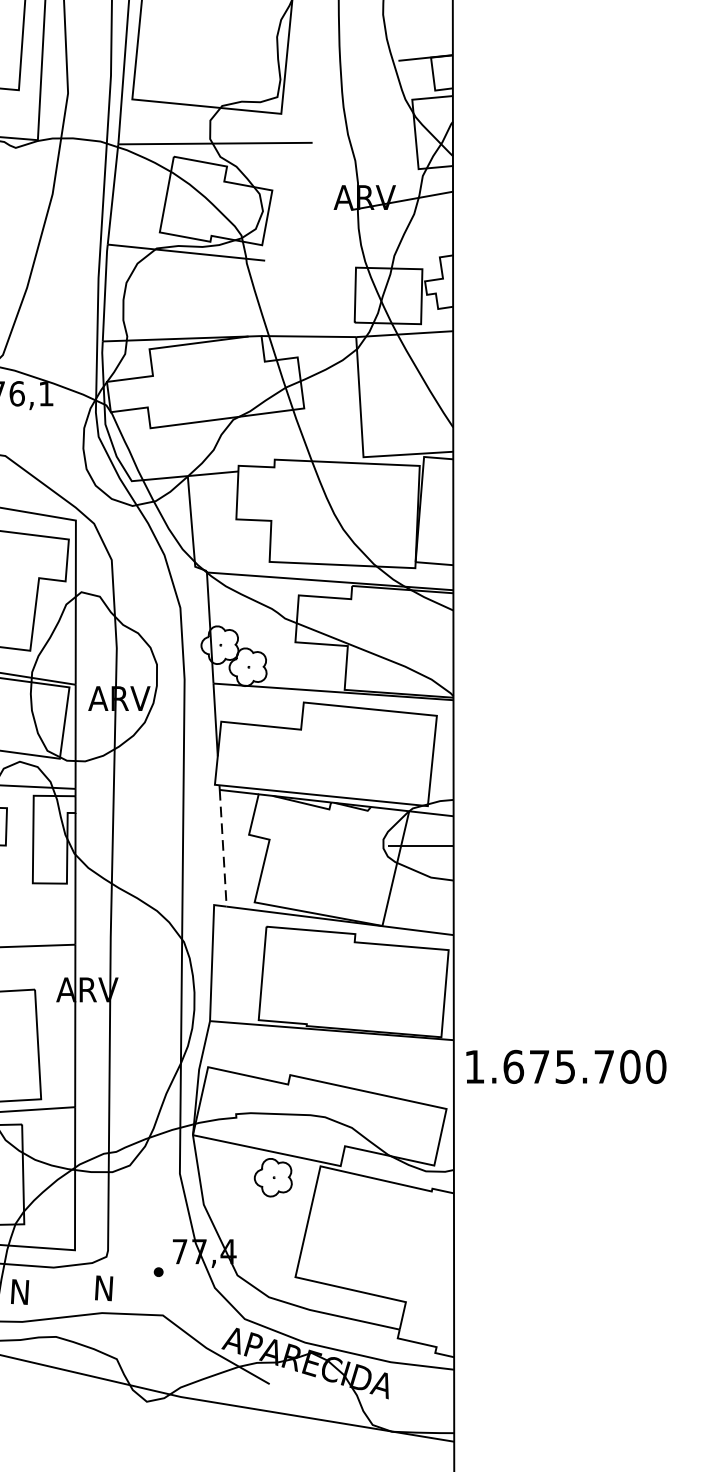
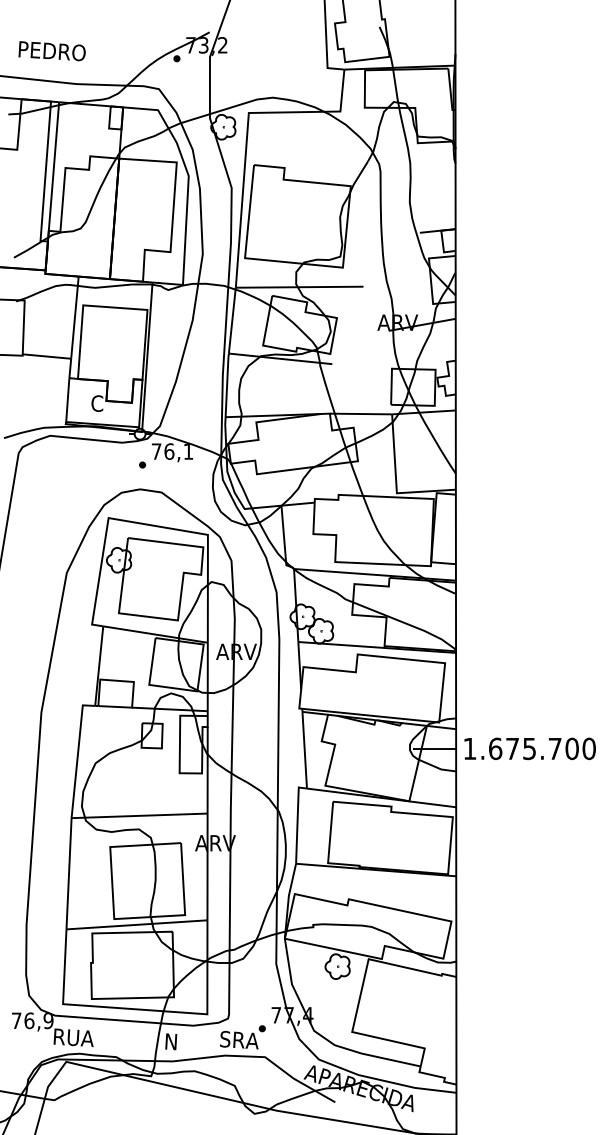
line: (222, 848) -> (304, 750), dashed -> solid
text: (565, 1066) -> (529, 748), moved
text: (123, 1288) -> (239, 1039), N -> SRA

